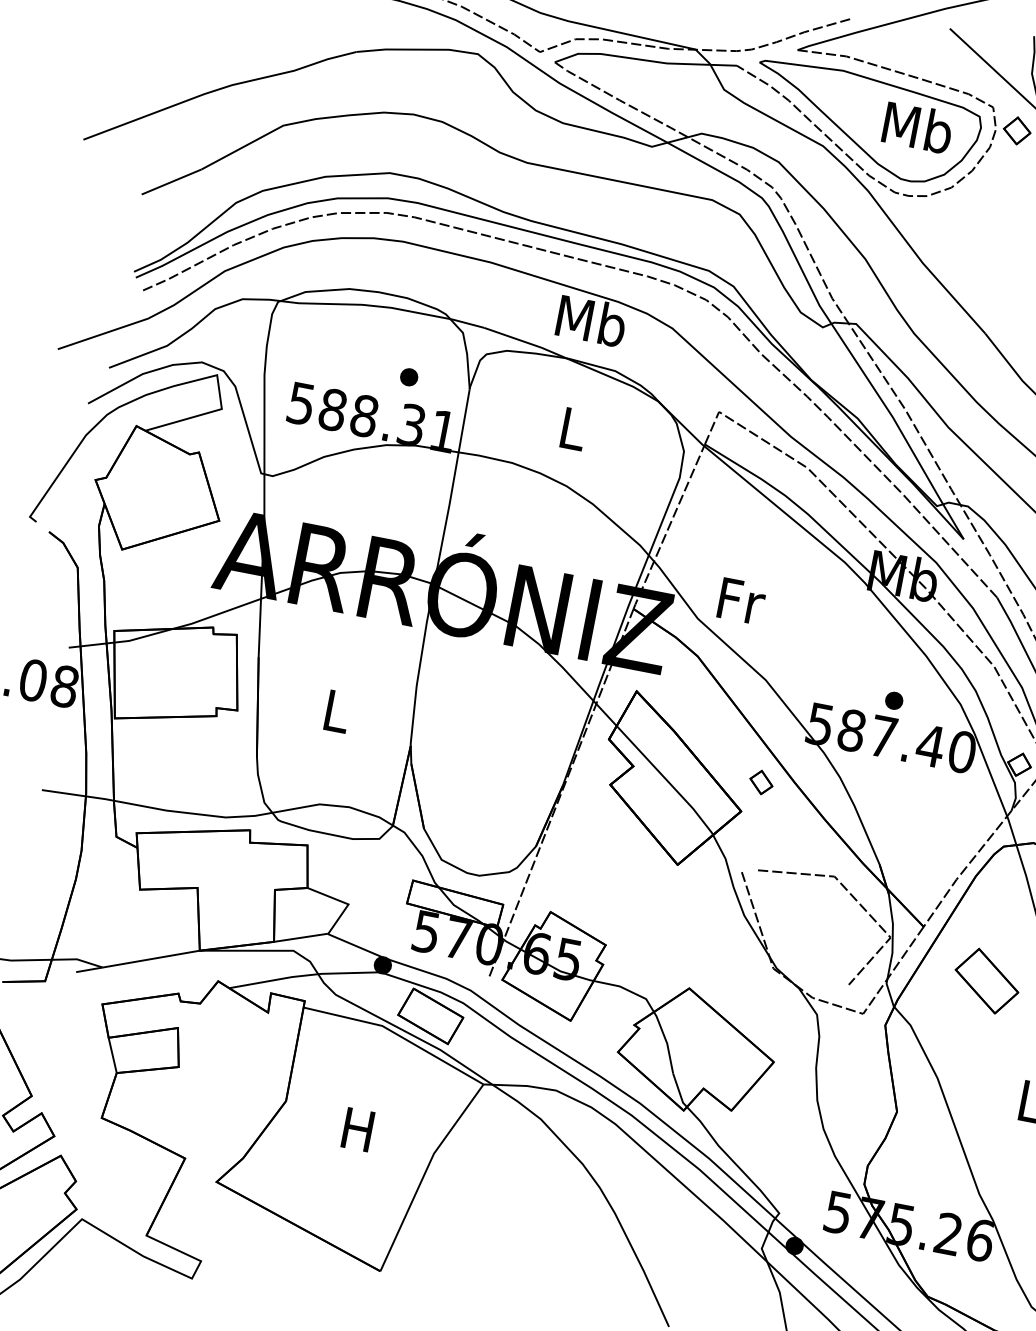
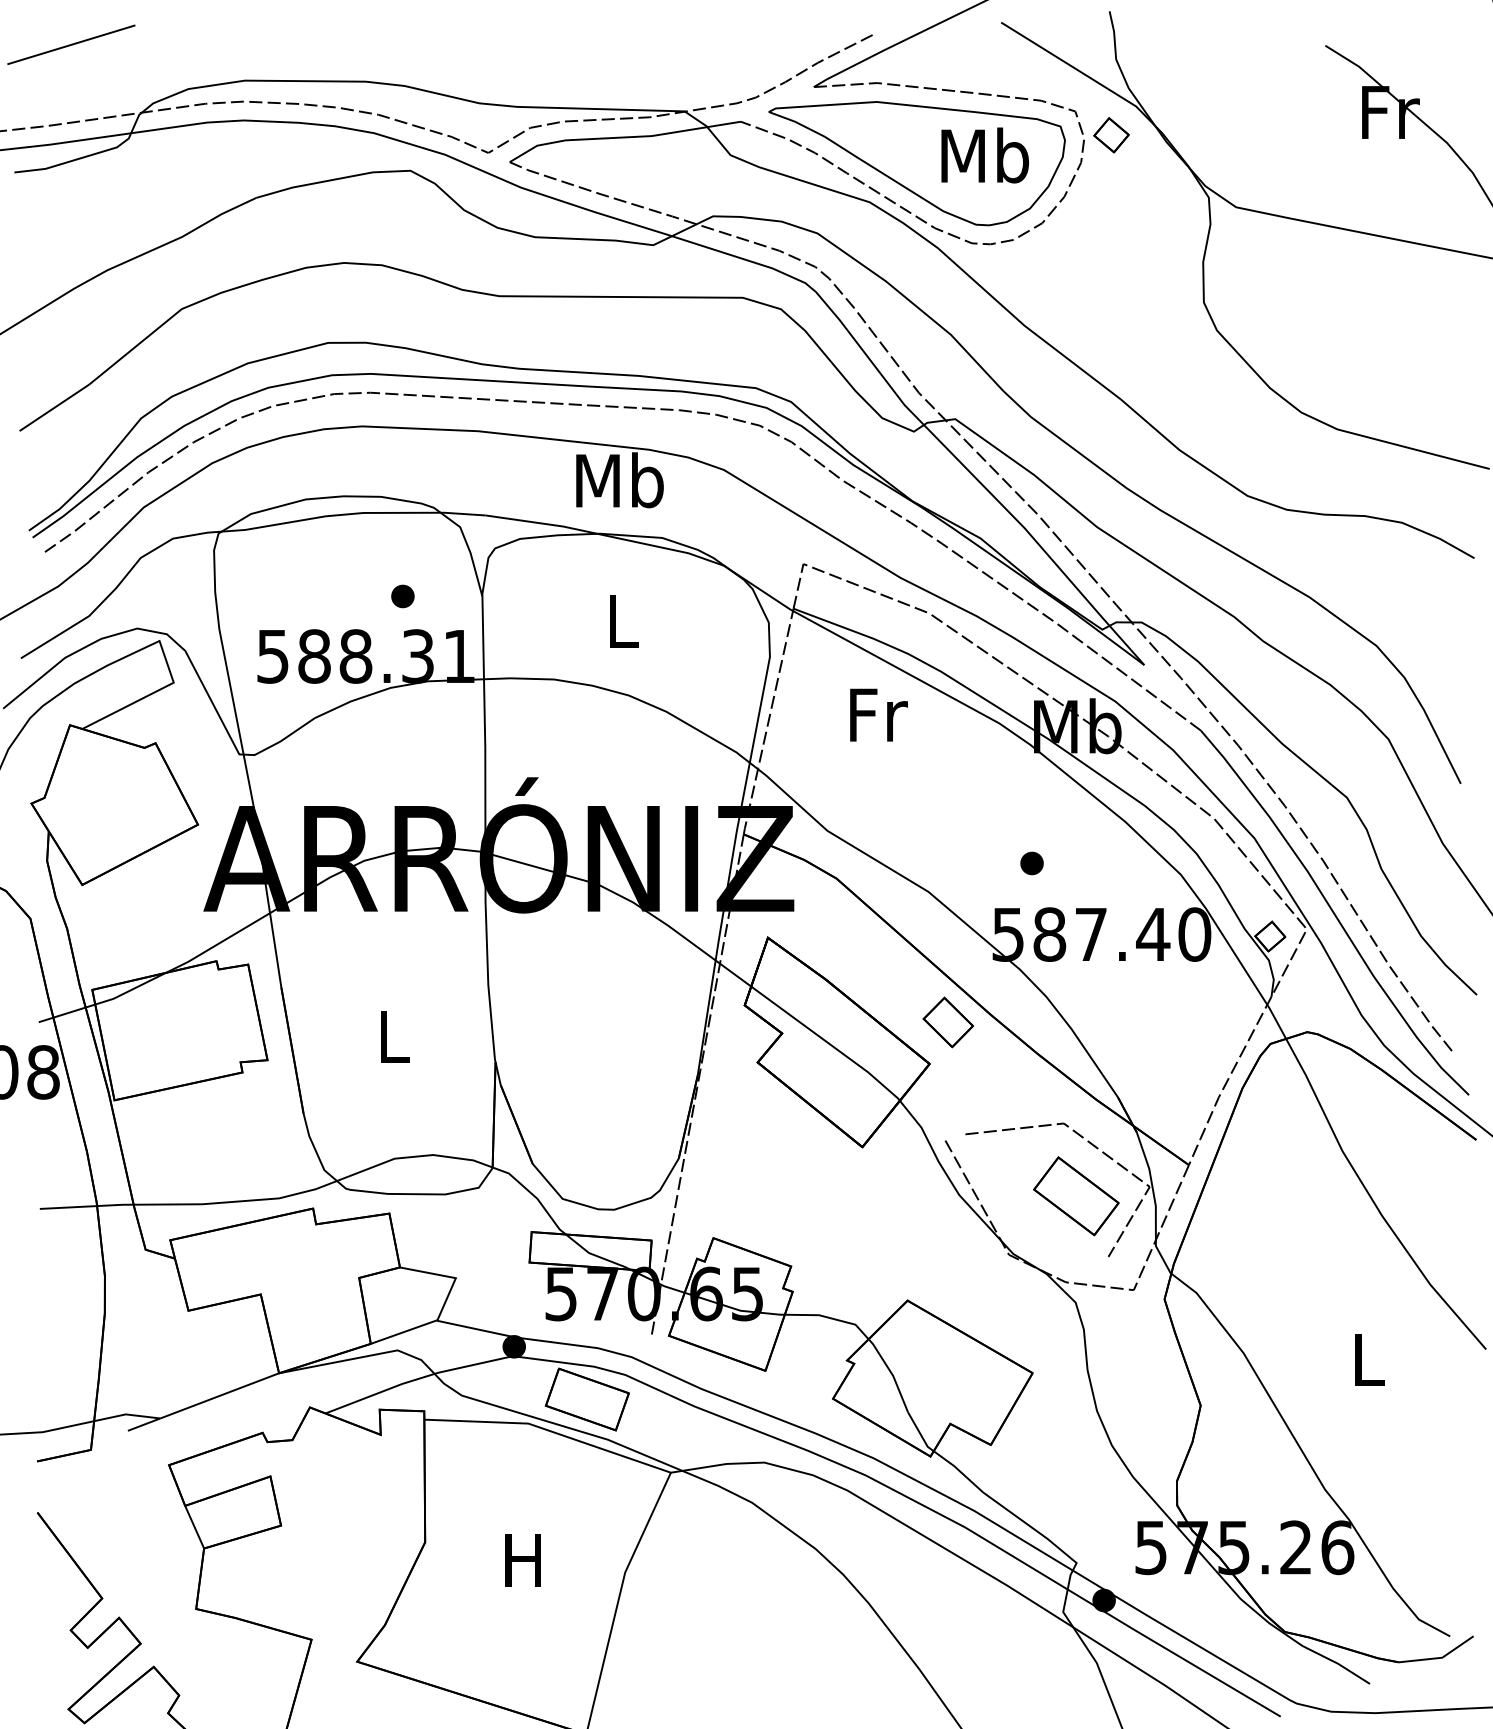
text: (741, 600) -> (878, 714), moved
part: (893, 700) -> (1031, 863), moved
part: (760, 782) -> (947, 1022), size x1.67
part: (987, 981) -> (1076, 1196), moved

